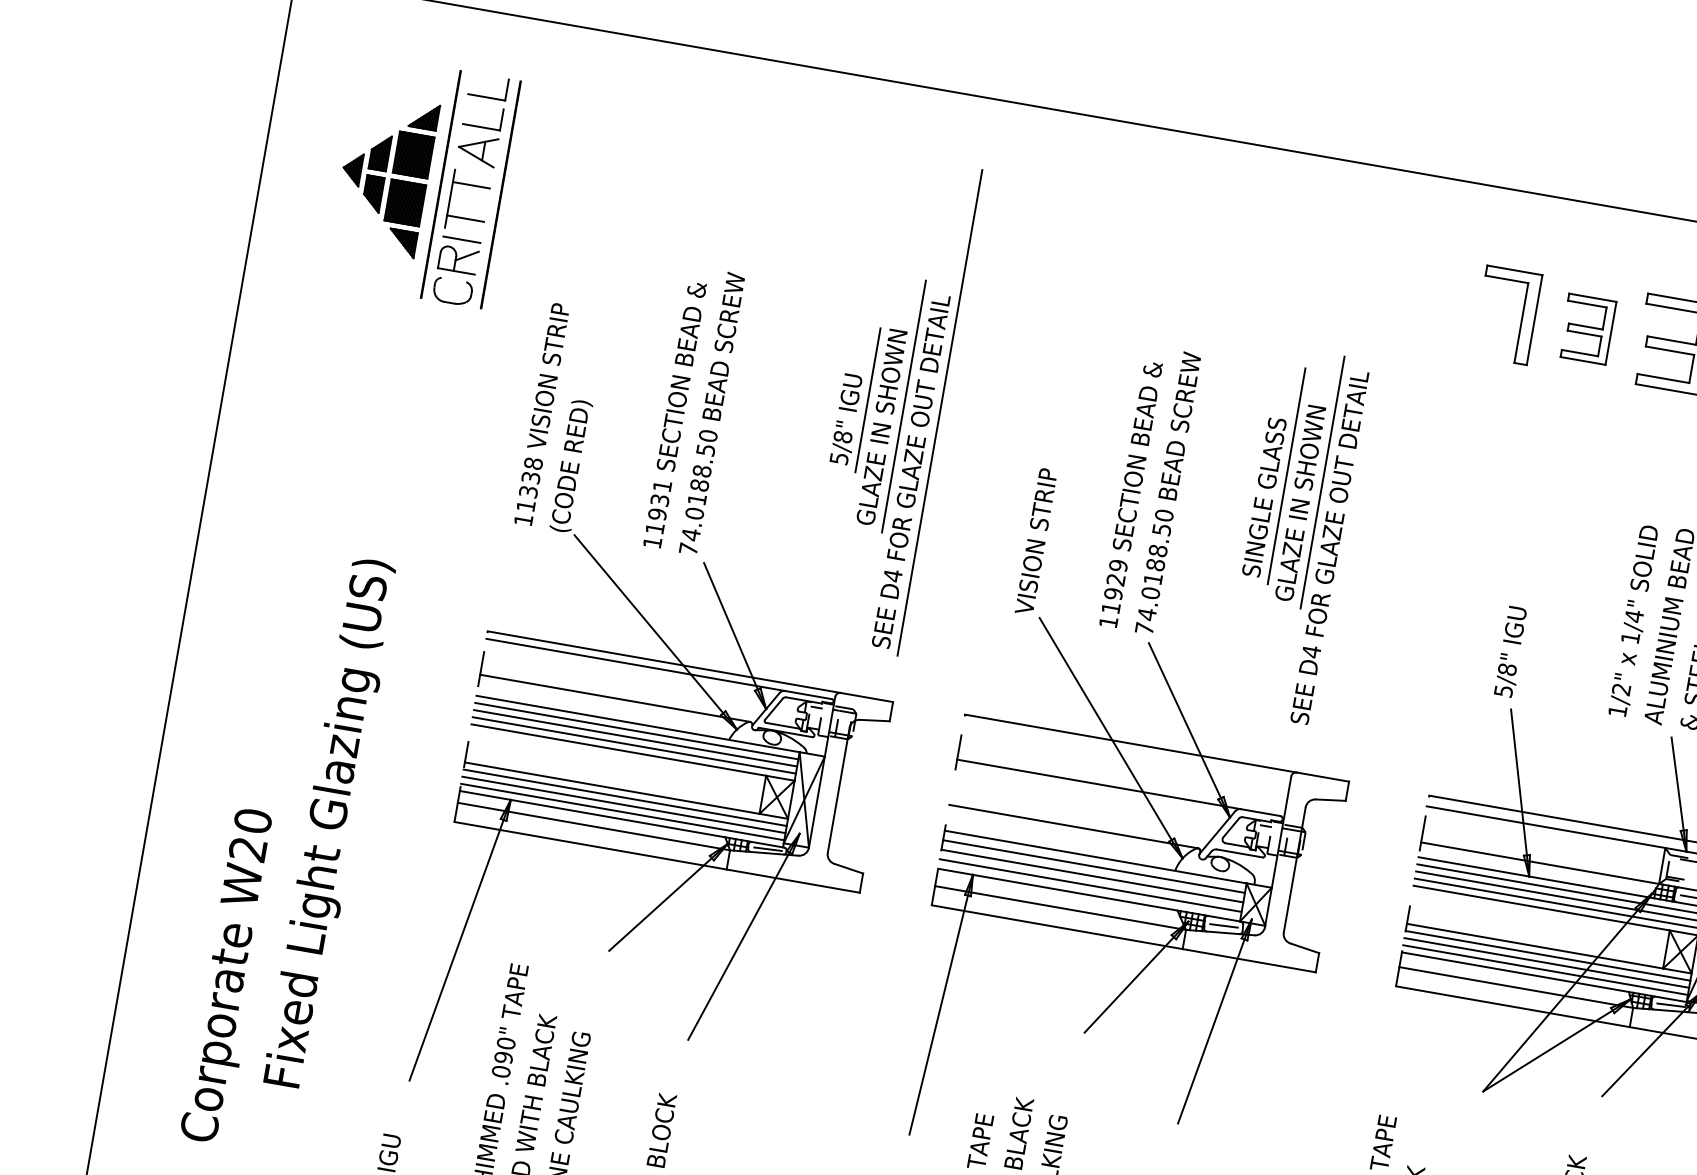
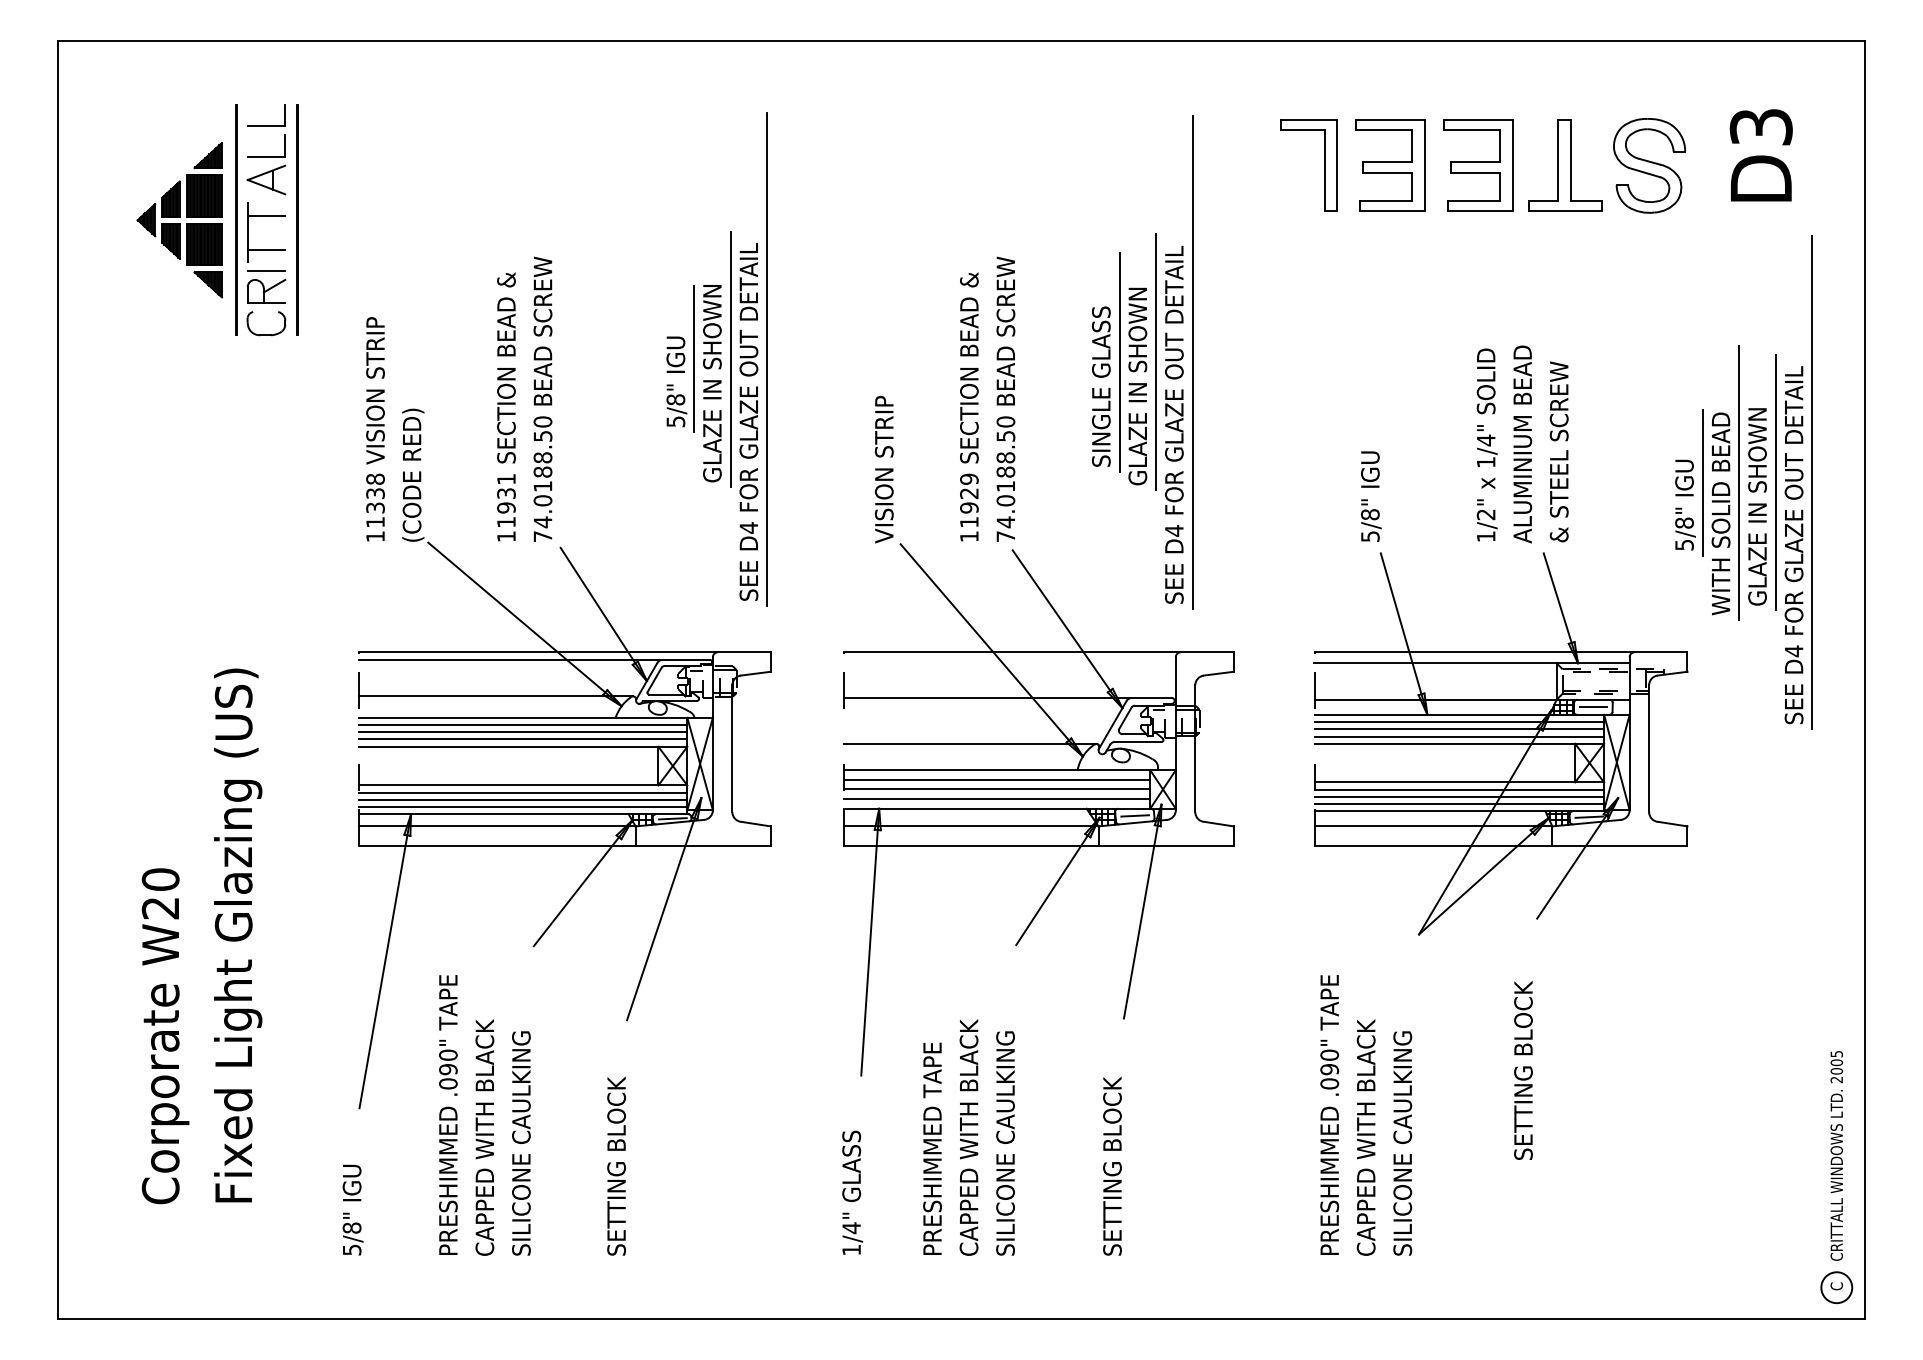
part: (1587, 329) -> (1390, 165), size x1.43
line: (1358, 488) -> (1192, 361), added
text: (331, 823) -> (238, 935), moved

